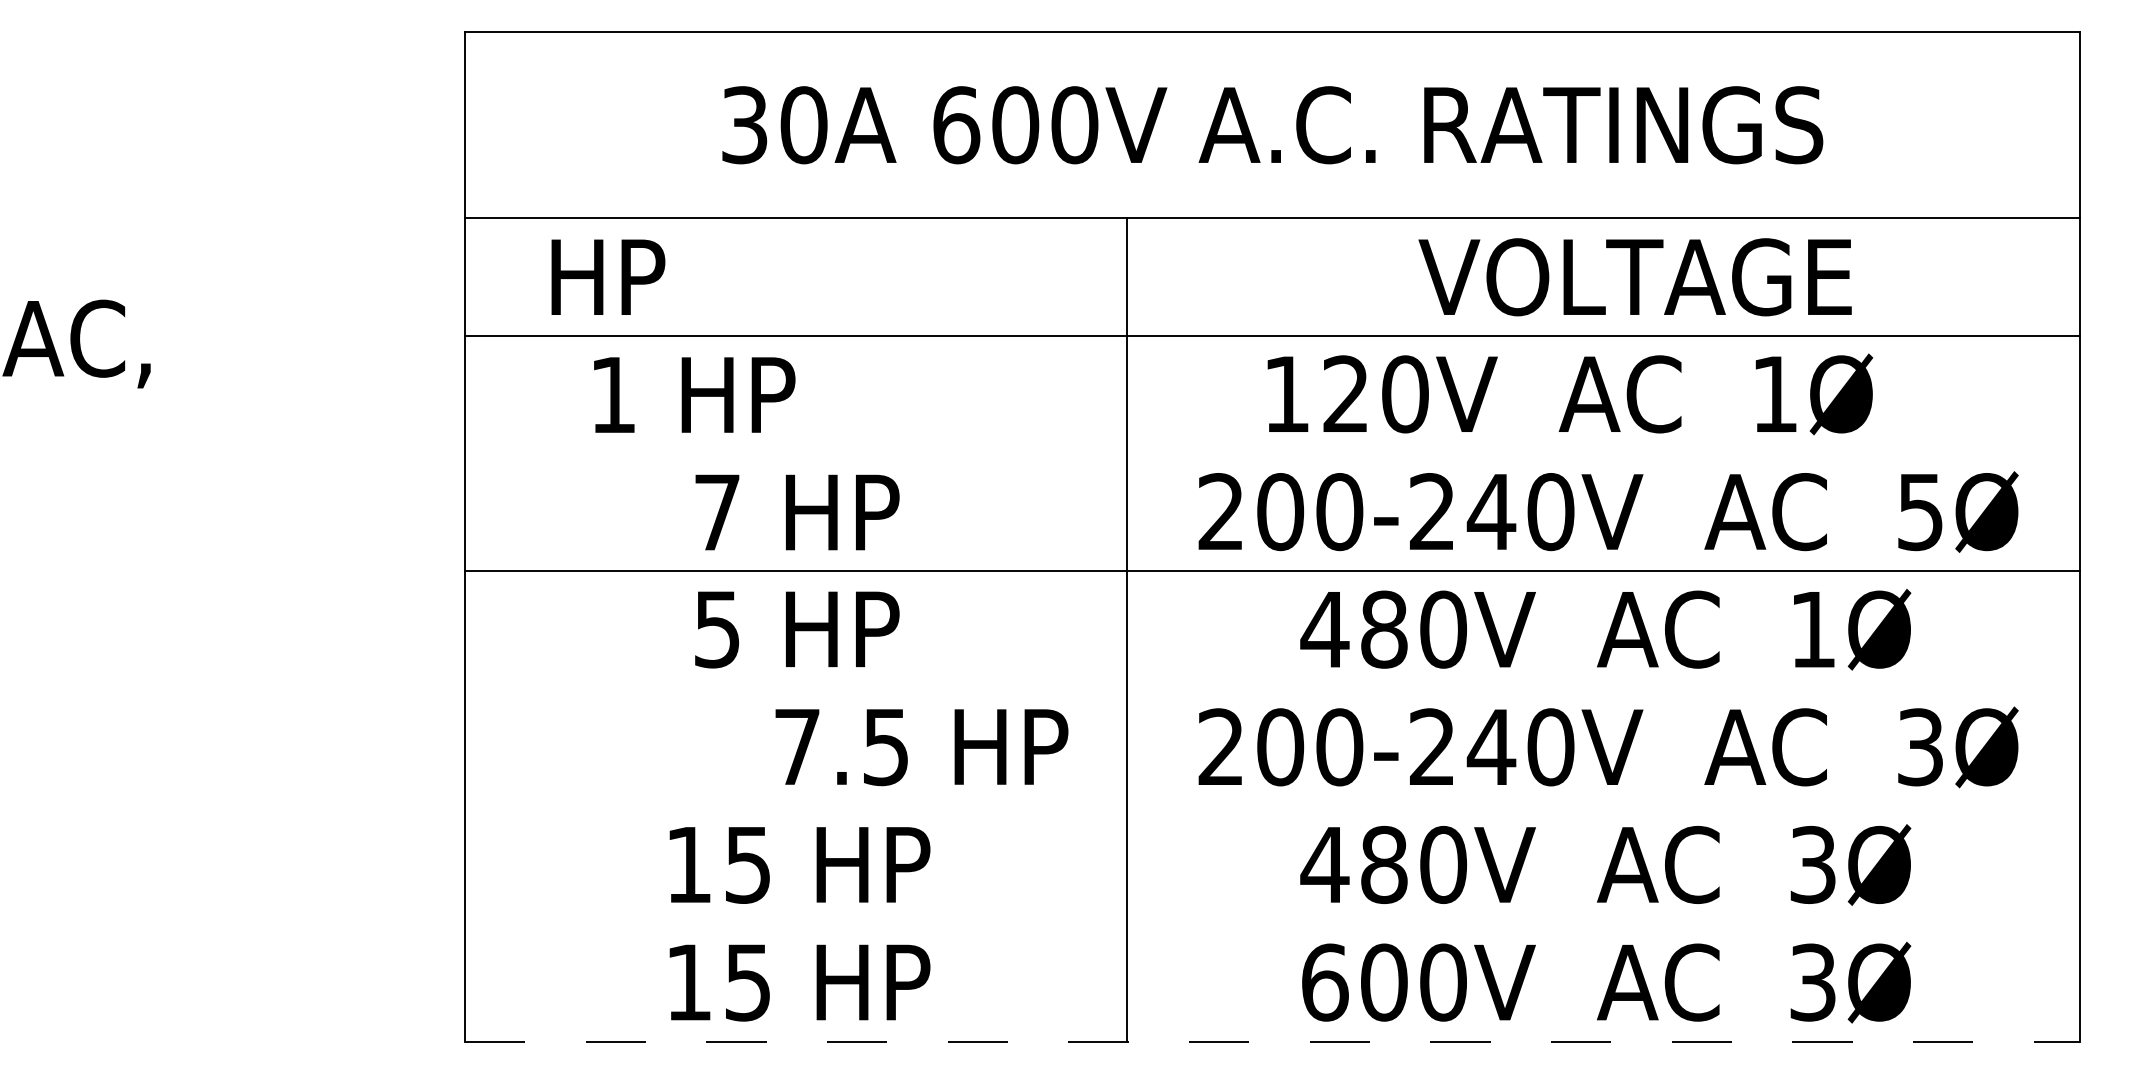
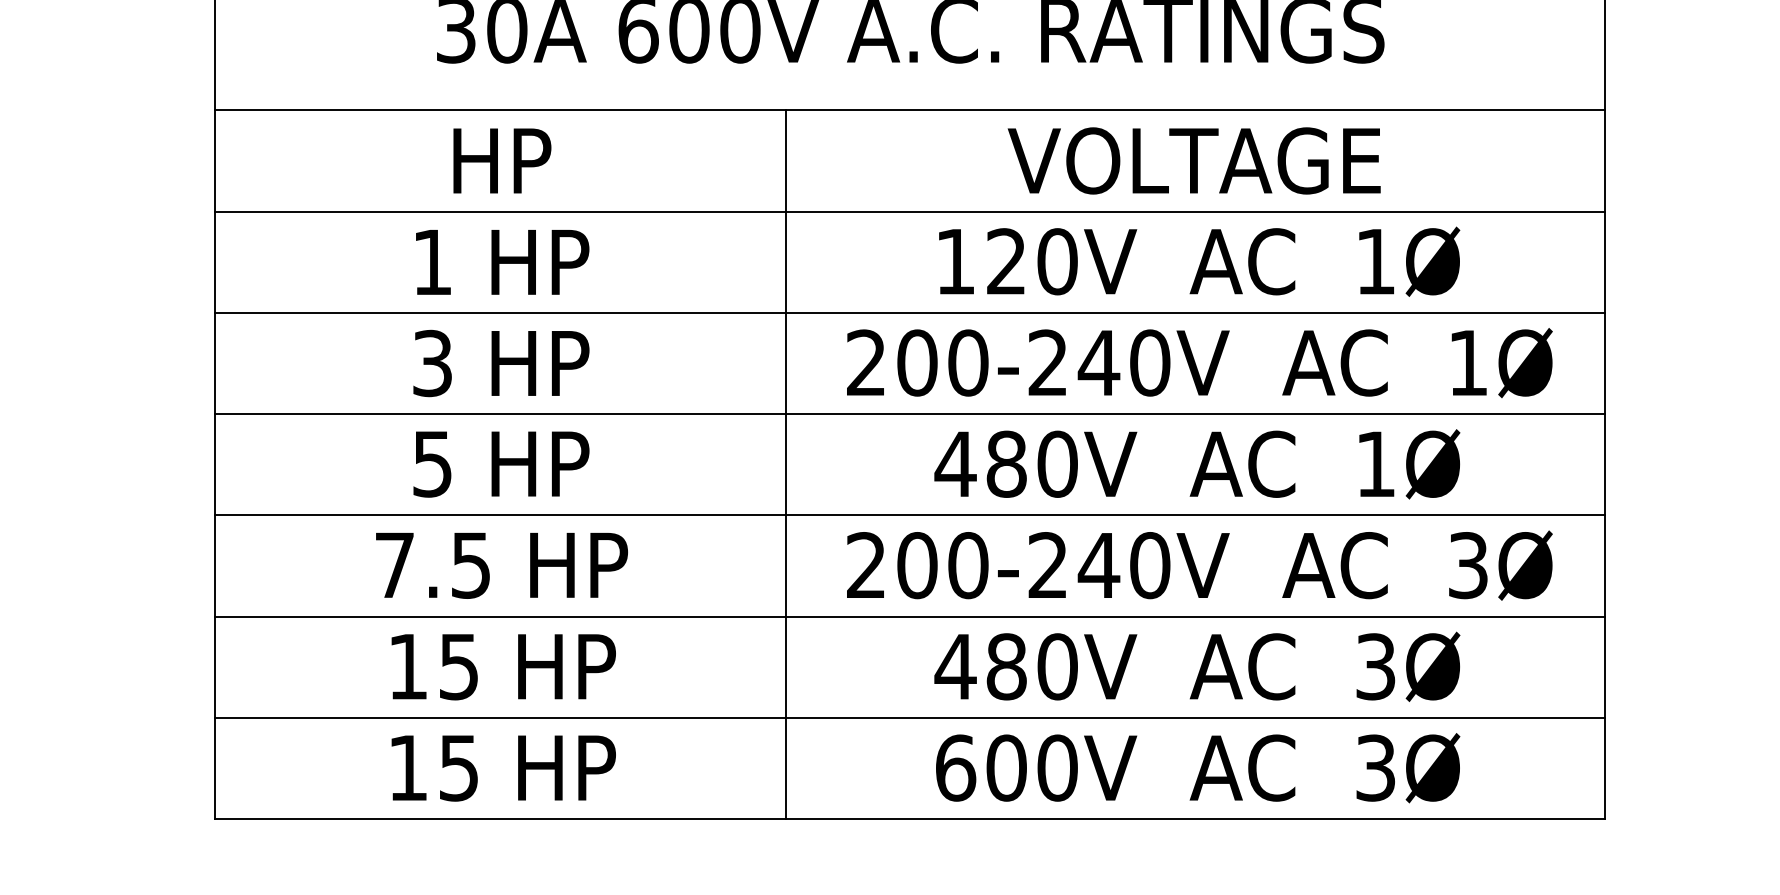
text: (608, 276) -> (502, 160), moved
text: (1634, 277) -> (1193, 161), moved
text: (694, 394) -> (502, 261), moved
text: (1570, 394) -> (1199, 261), moved
line: (1271, 453) -> (909, 312), added
text: (717, 512) -> (432, 363), 7 -> 3
text: (1920, 512) -> (1468, 363), 5Ø -> 1Ø
line: (1271, 689) -> (909, 515), added
text: (921, 747) -> (501, 565), moved
line: (1271, 806) -> (909, 616), added
line: (1271, 924) -> (909, 718), added
line: (1272, 1042) -> (910, 819), dashed -> solid

